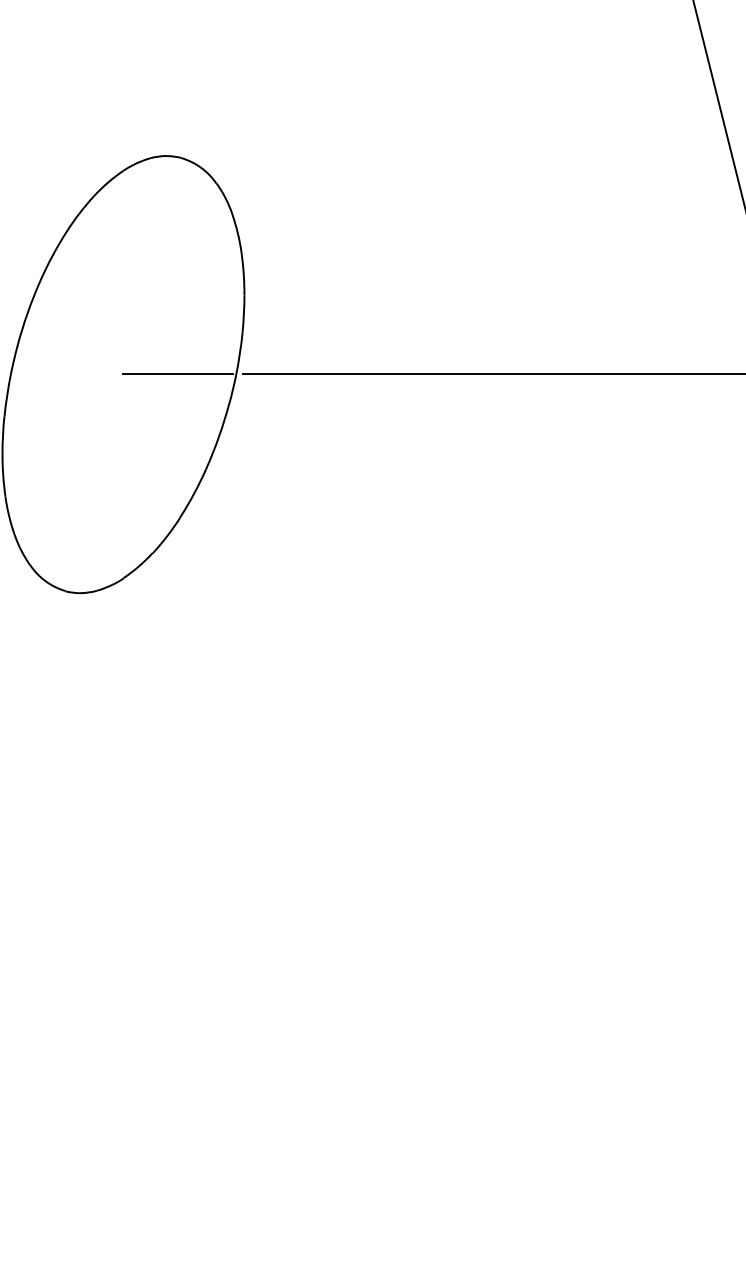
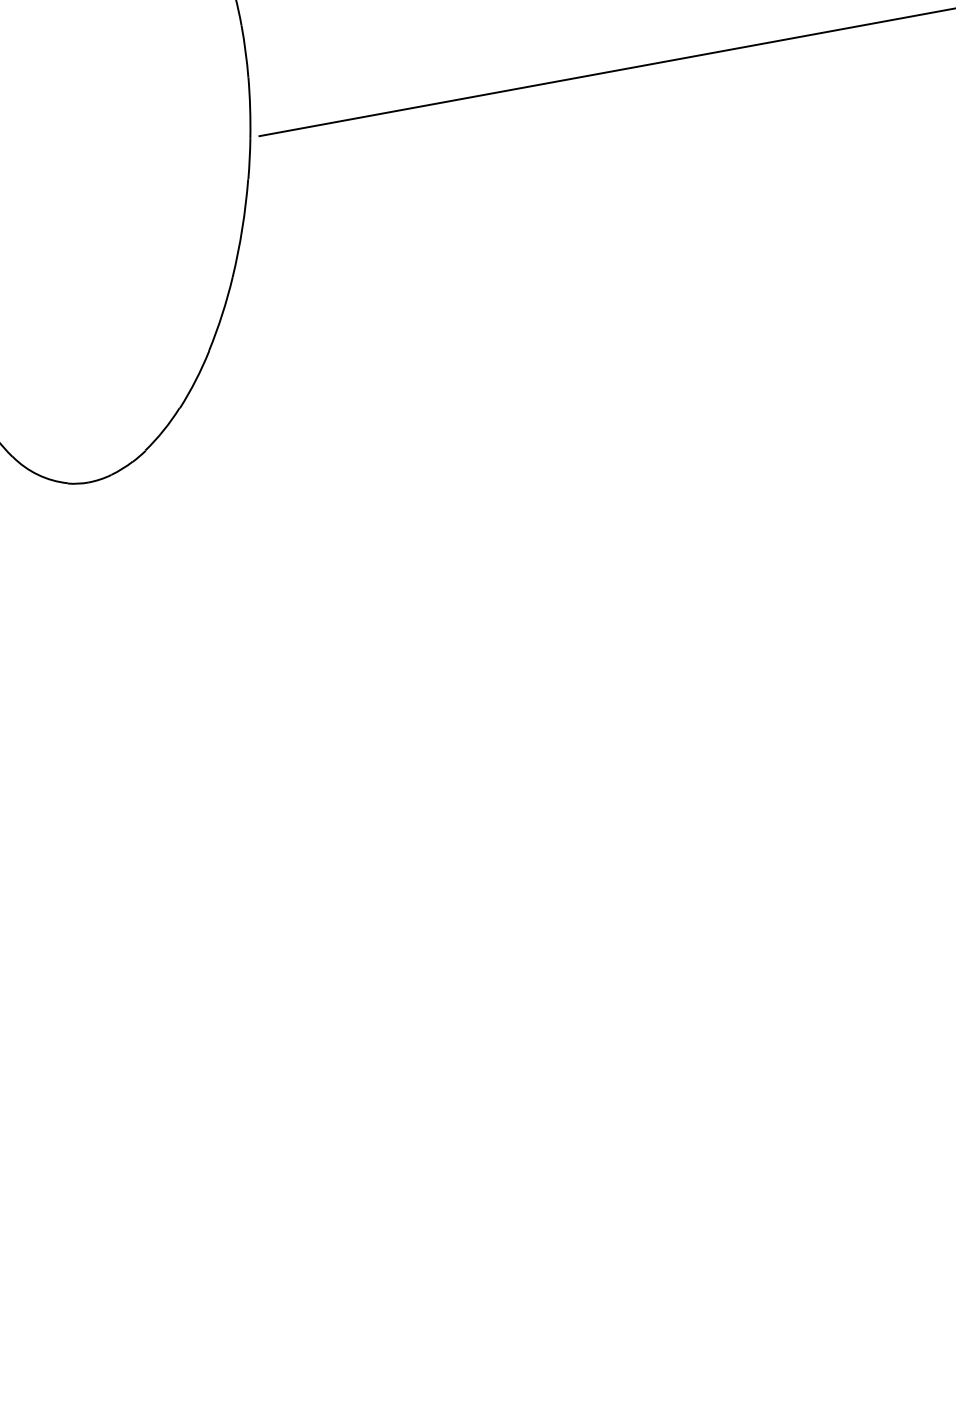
line: (178, 374) -> (169, 152), removed

